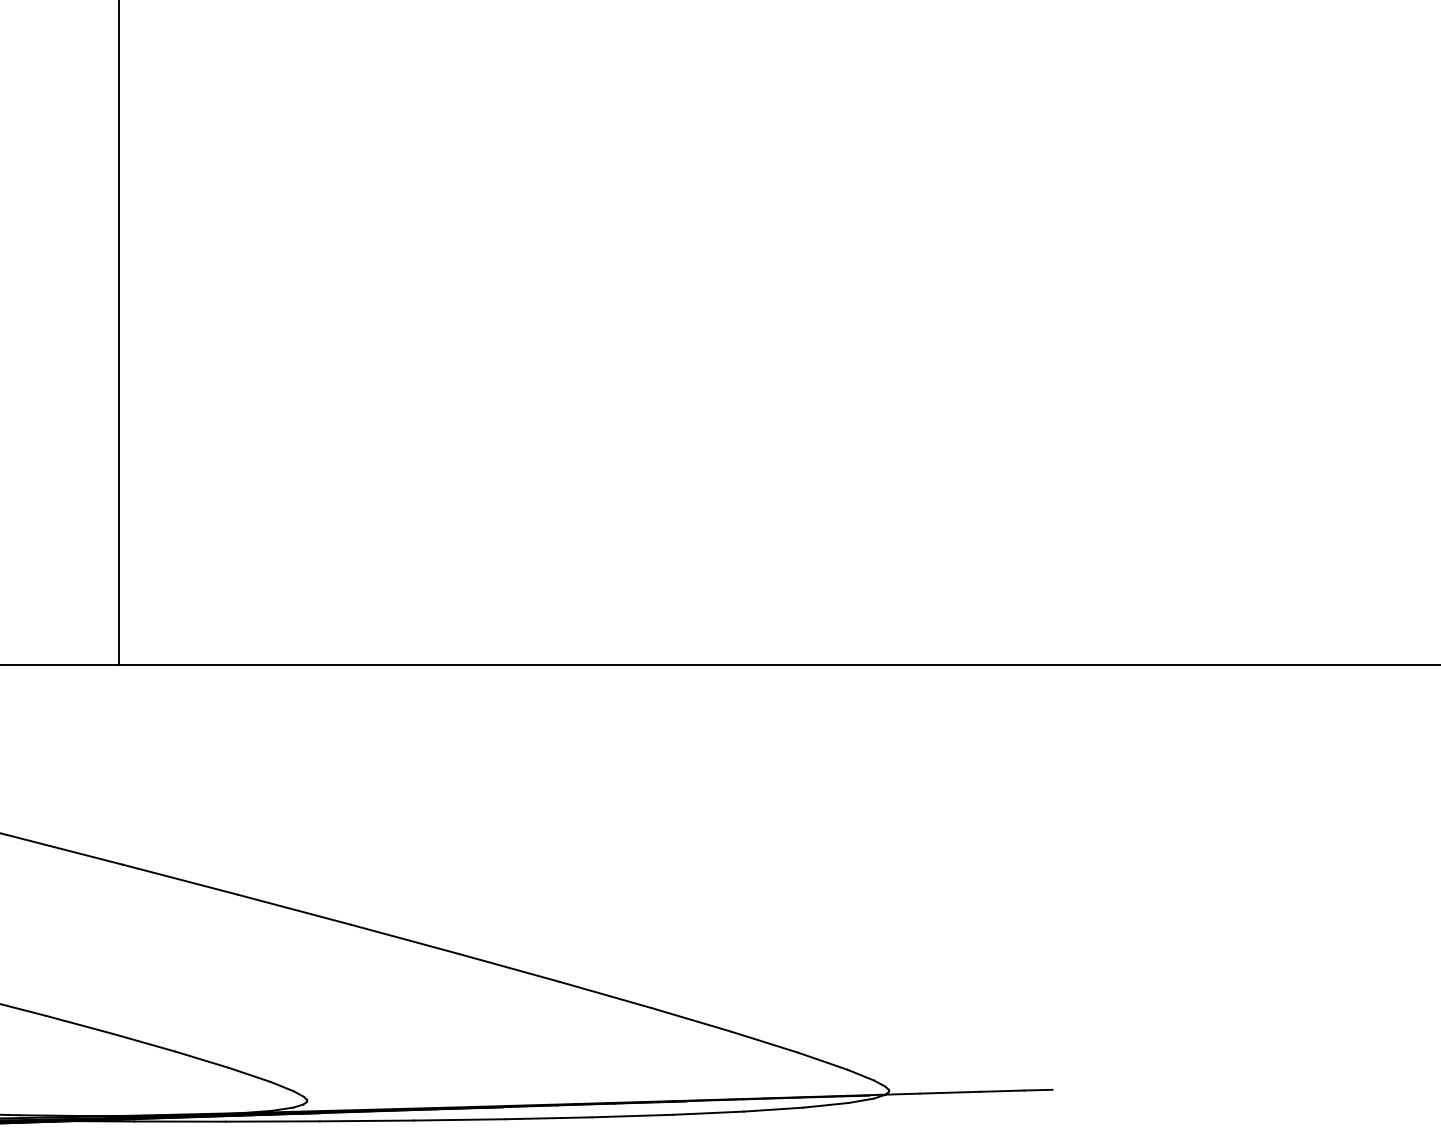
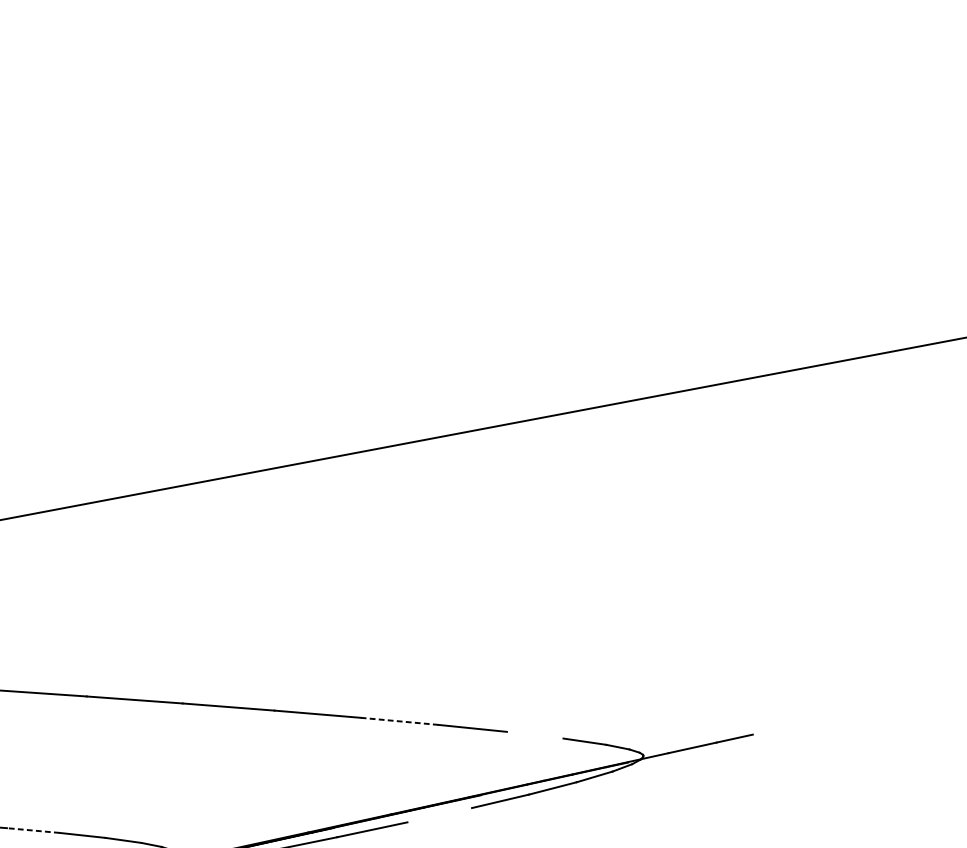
line: (605, 995) -> (399, 721), solid -> dashed
line: (764, 1041) -> (535, 734), removed
line: (143, 1042) -> (32, 830), solid -> dashed
line: (1038, 1089) -> (764, 731), removed
line: (632, 1115) -> (439, 814), removed

